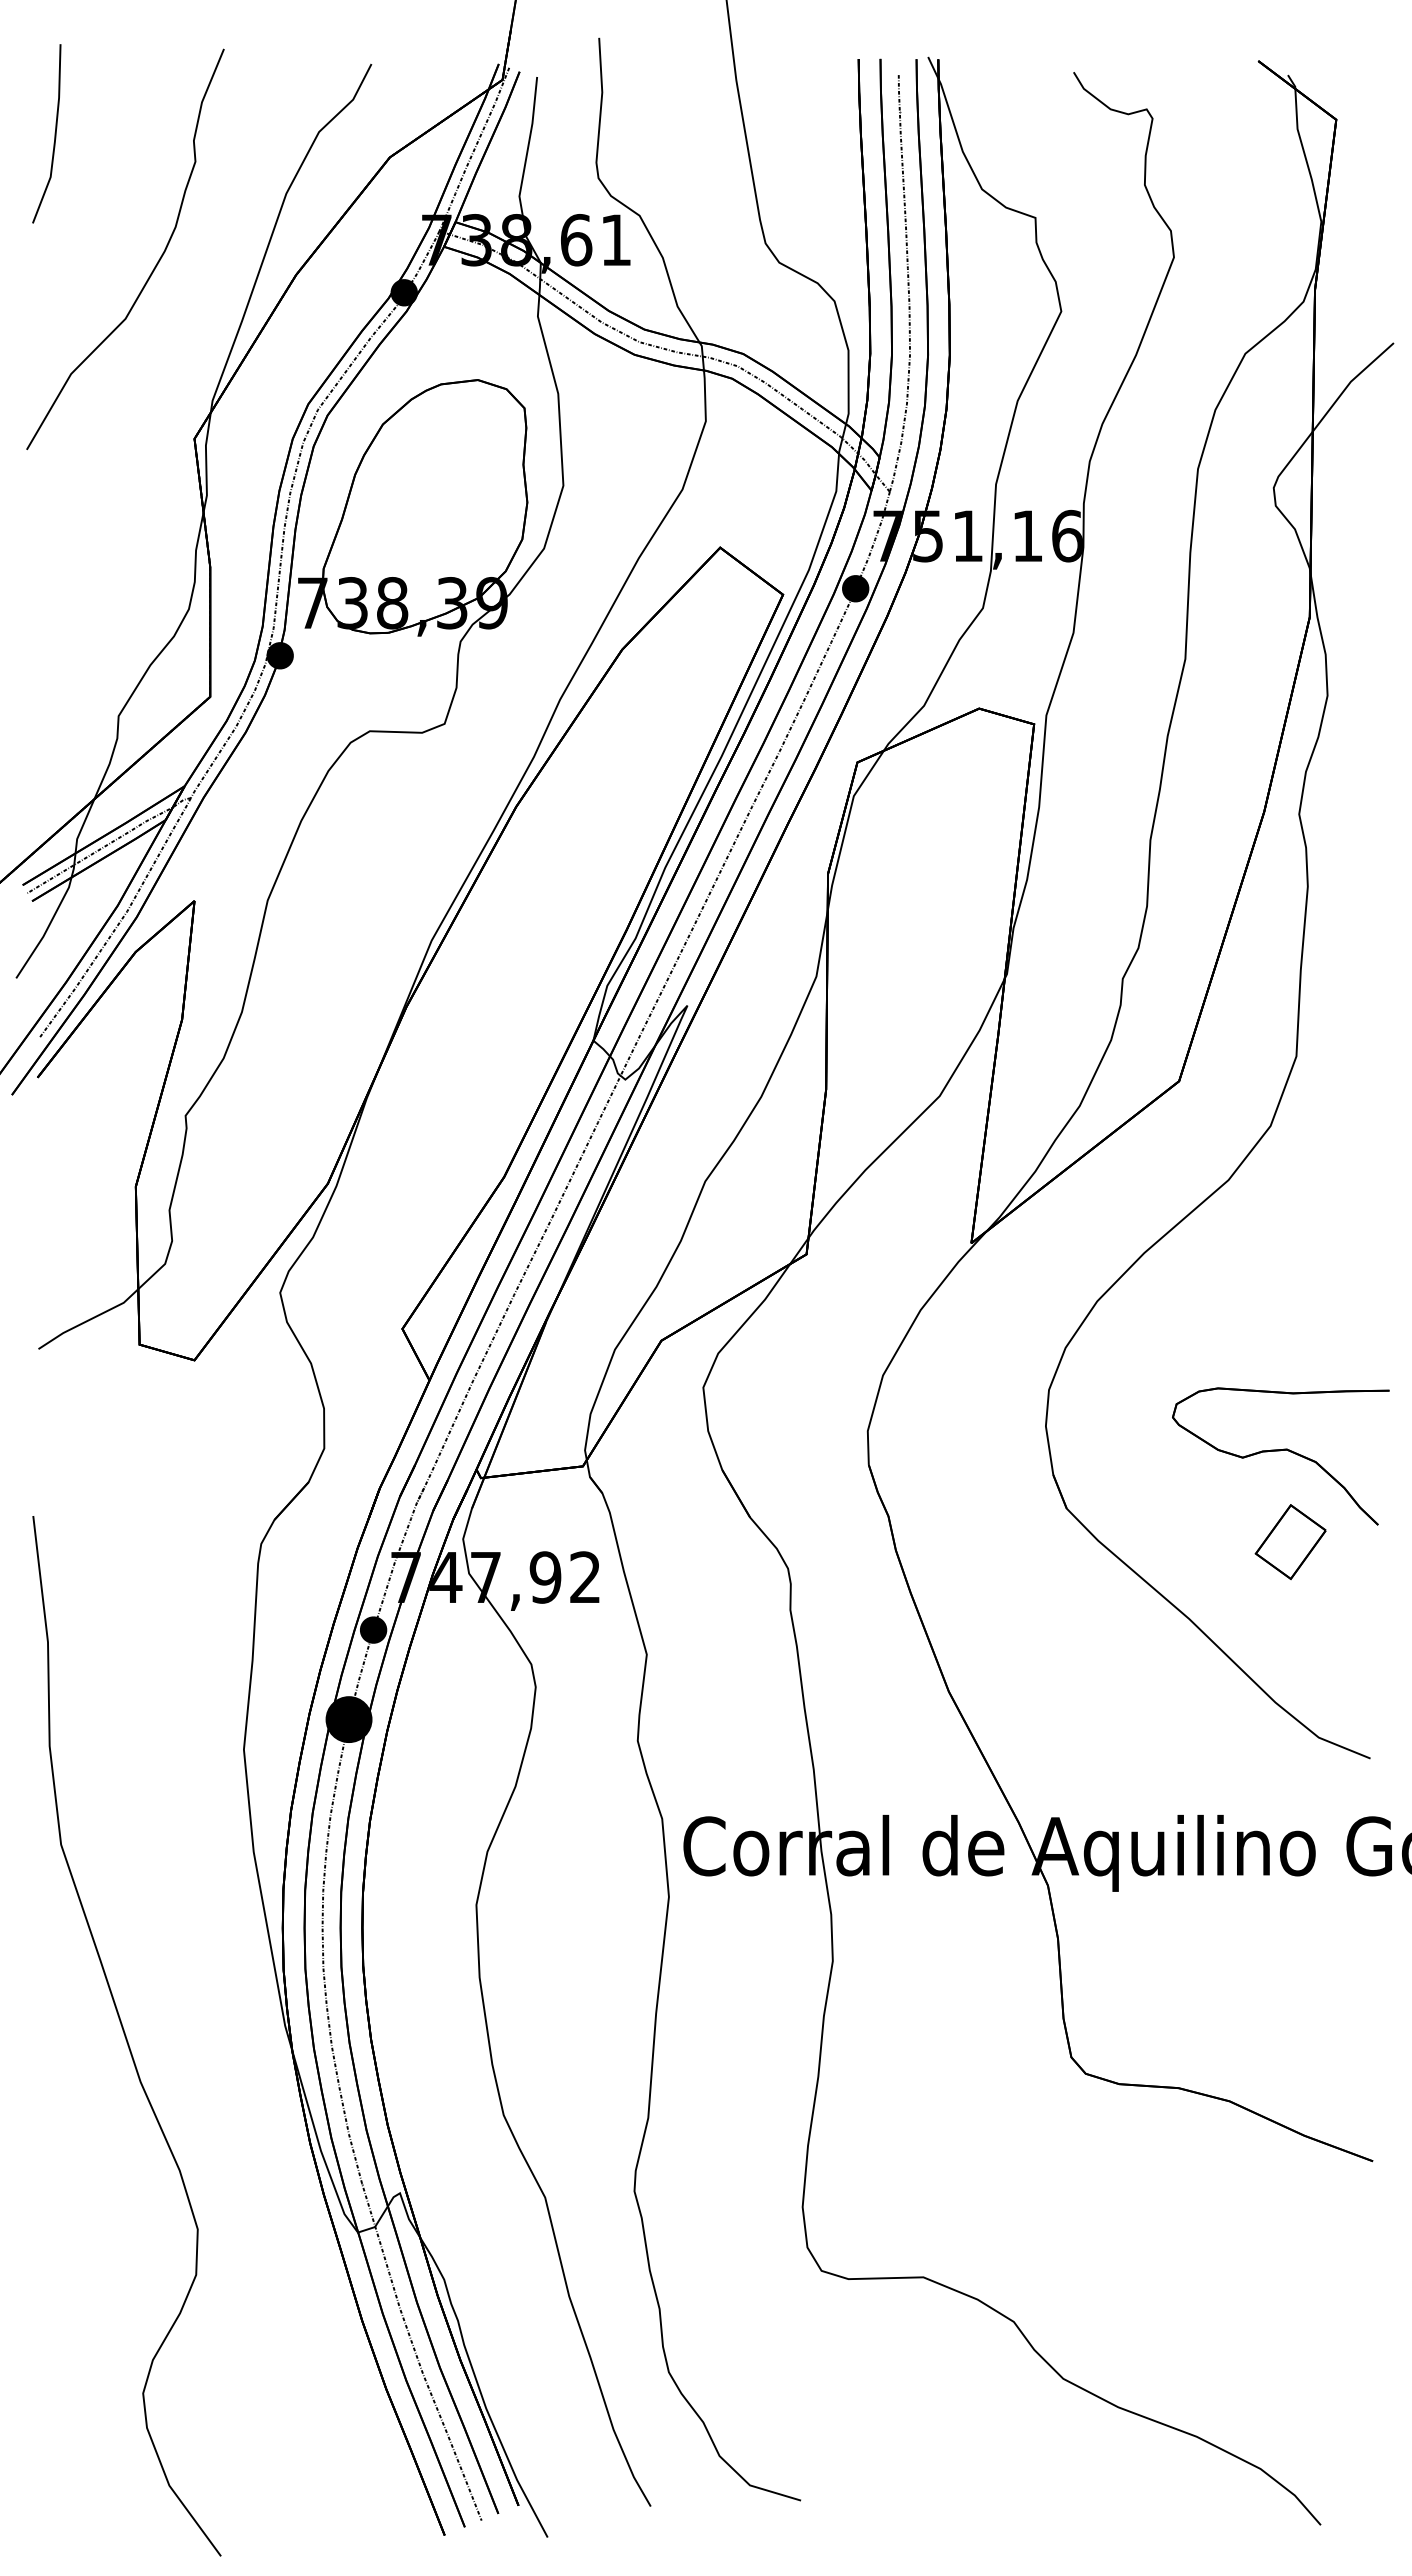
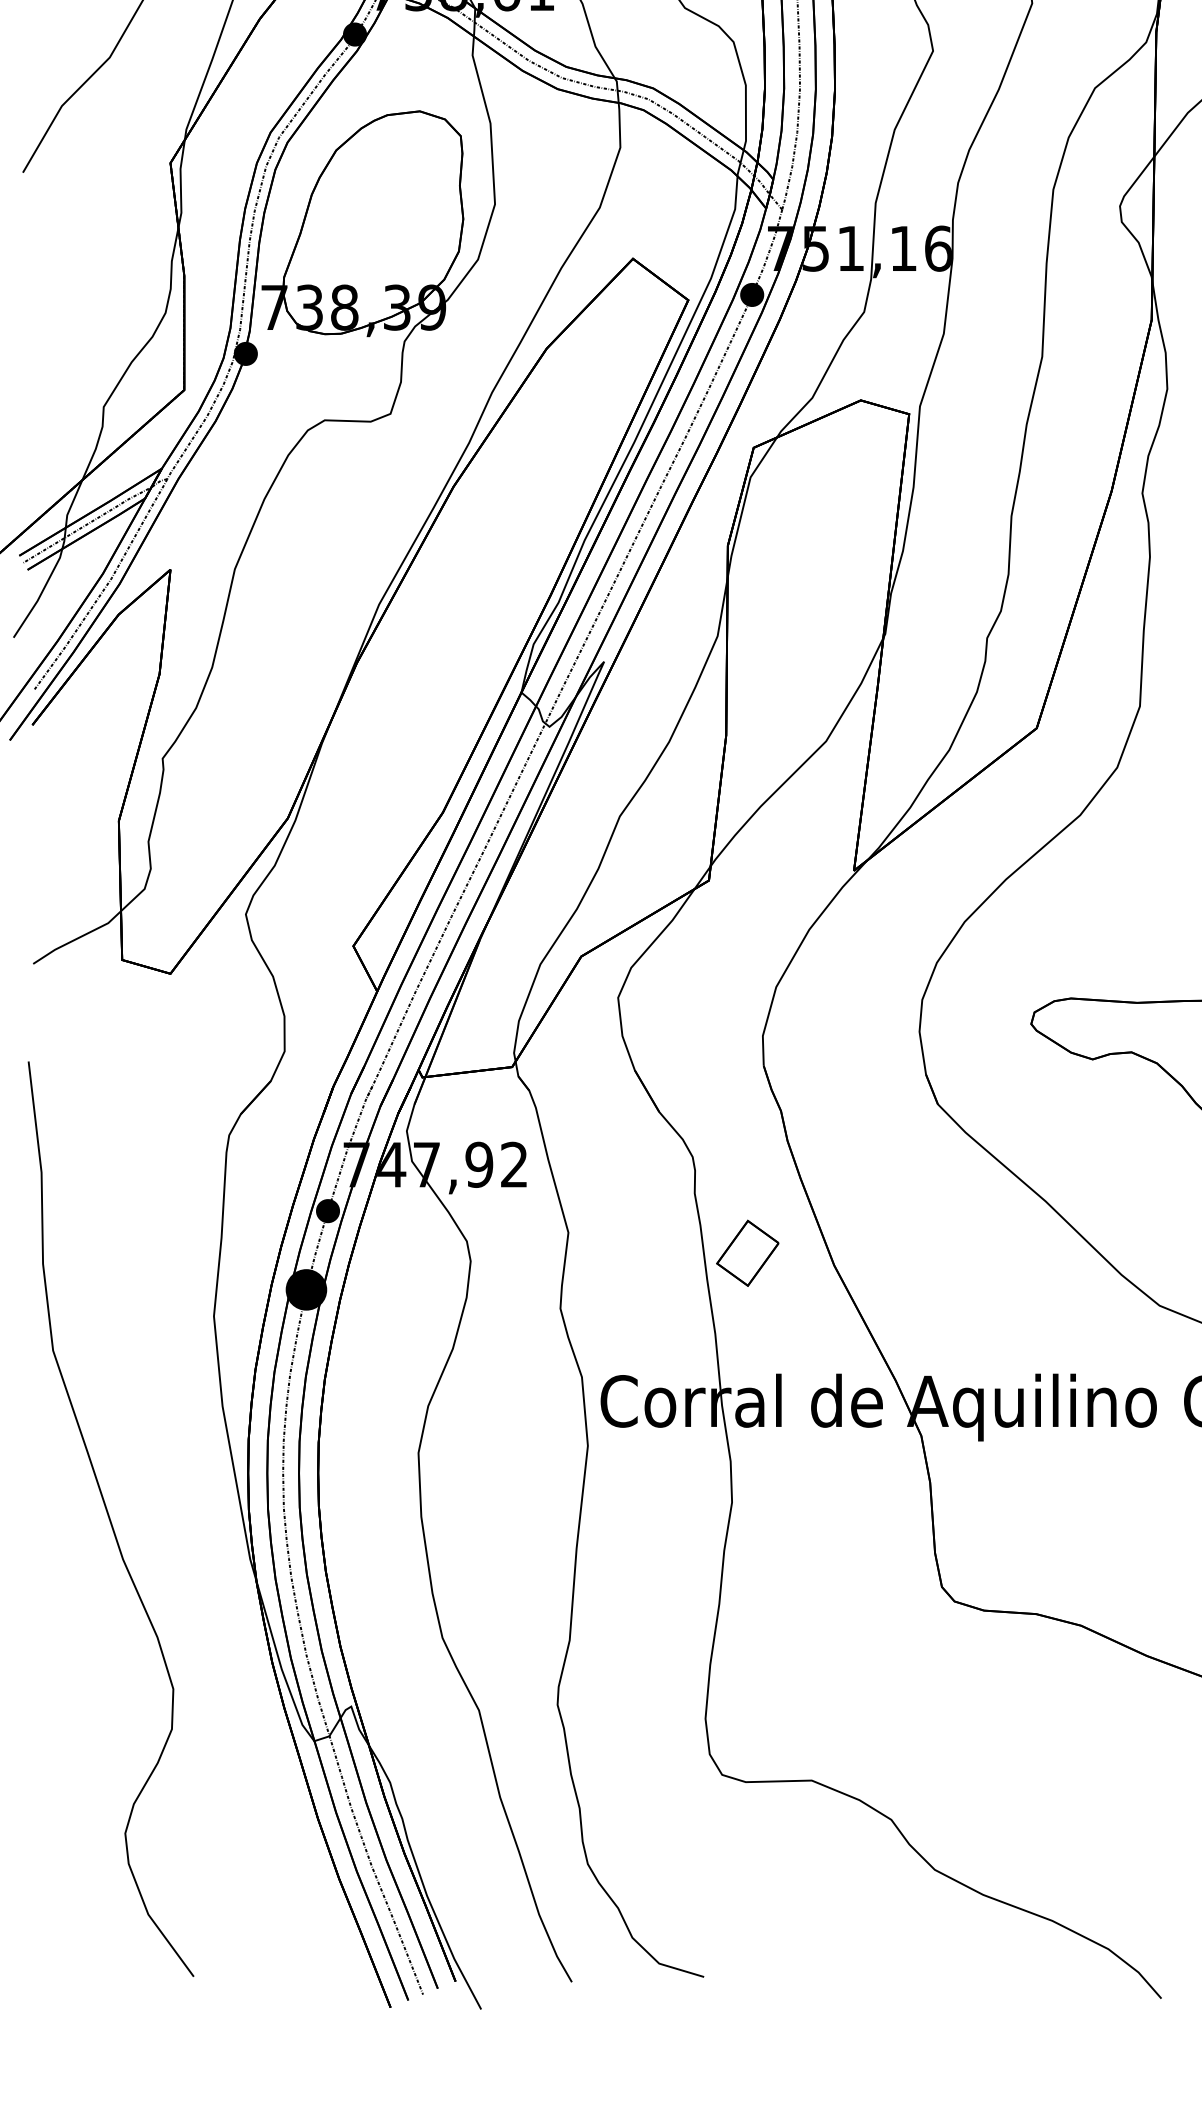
part: (1290, 1542) -> (747, 1253), moved
curve: (126, 2036) -> (110, 1519), moved

